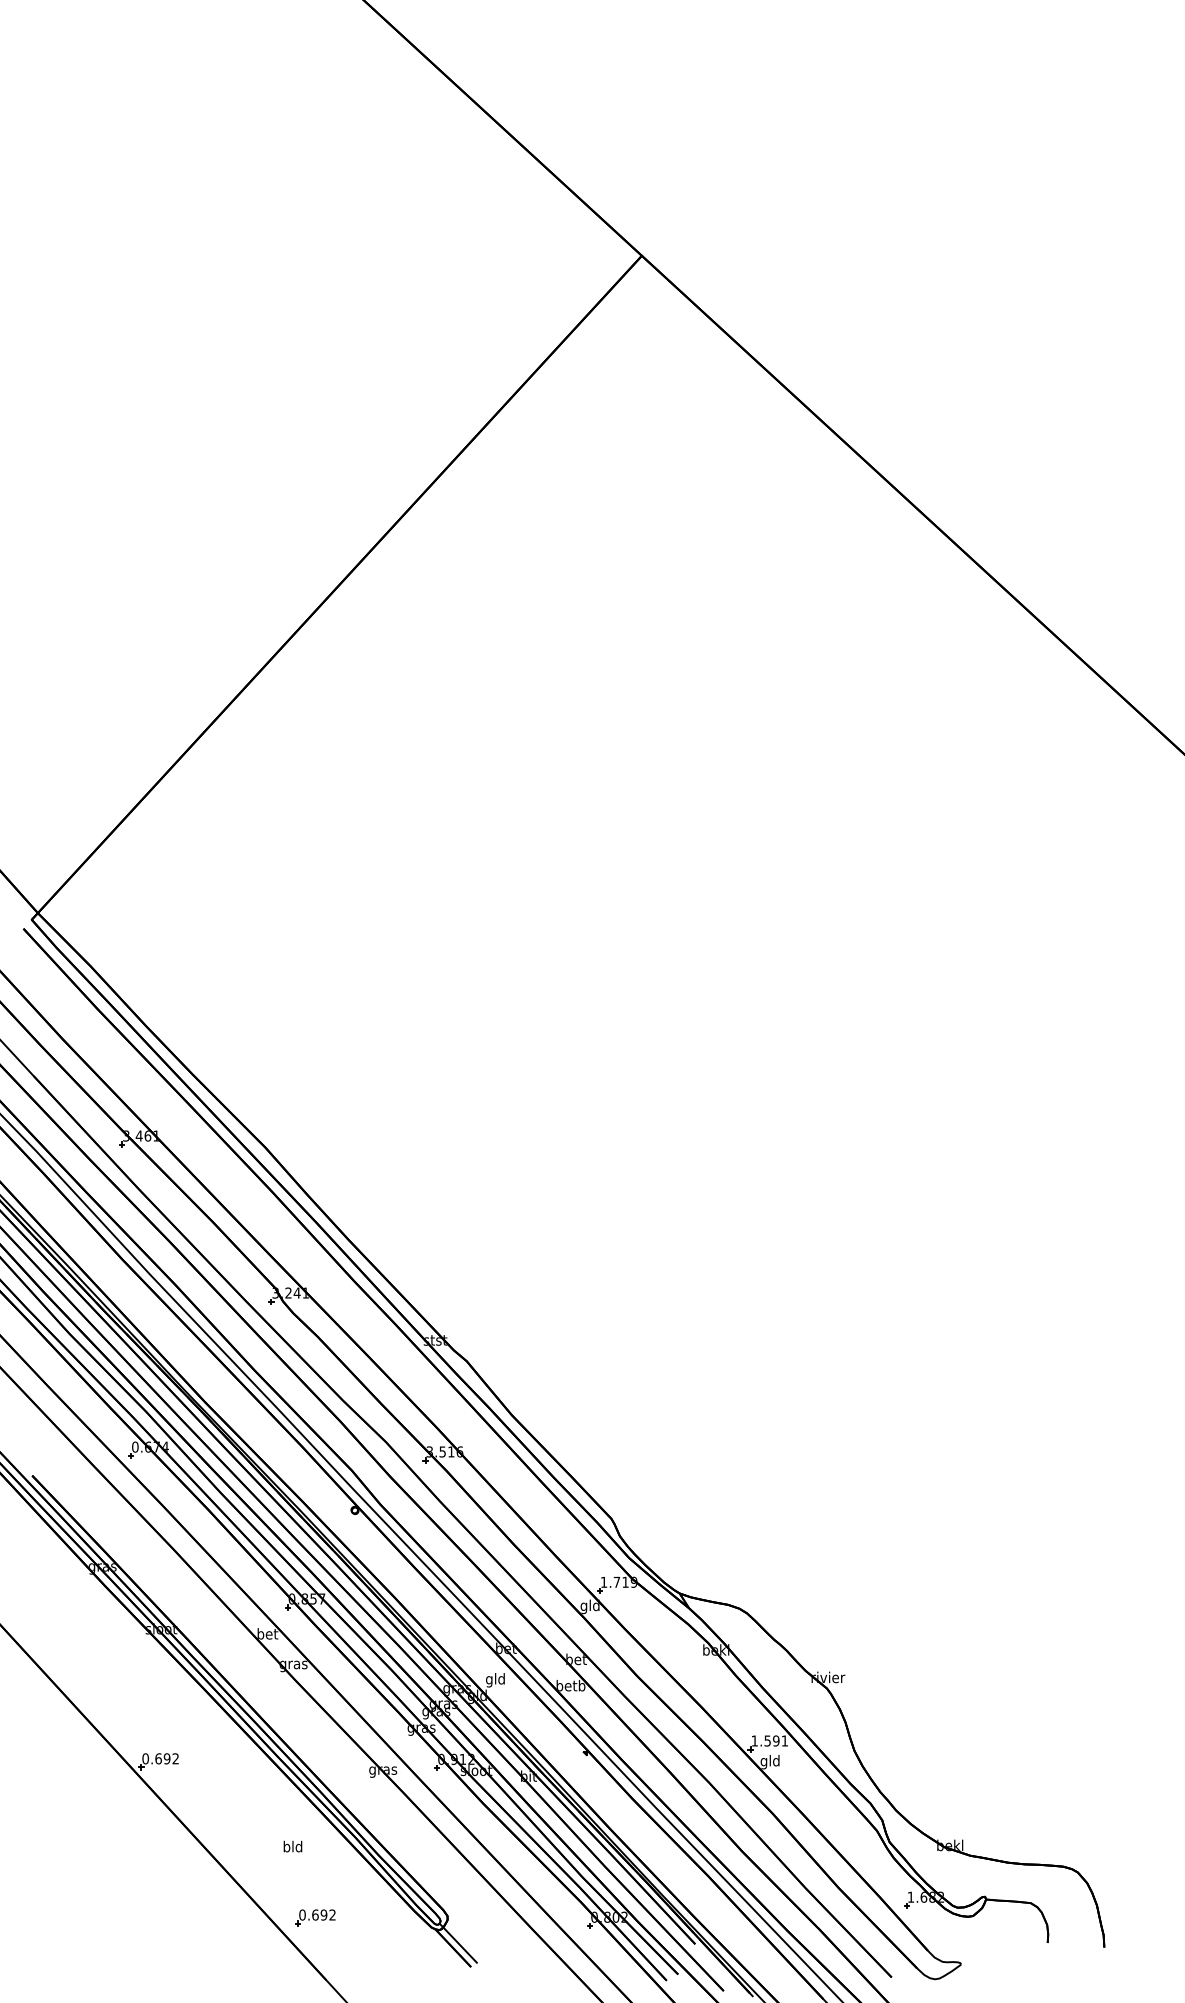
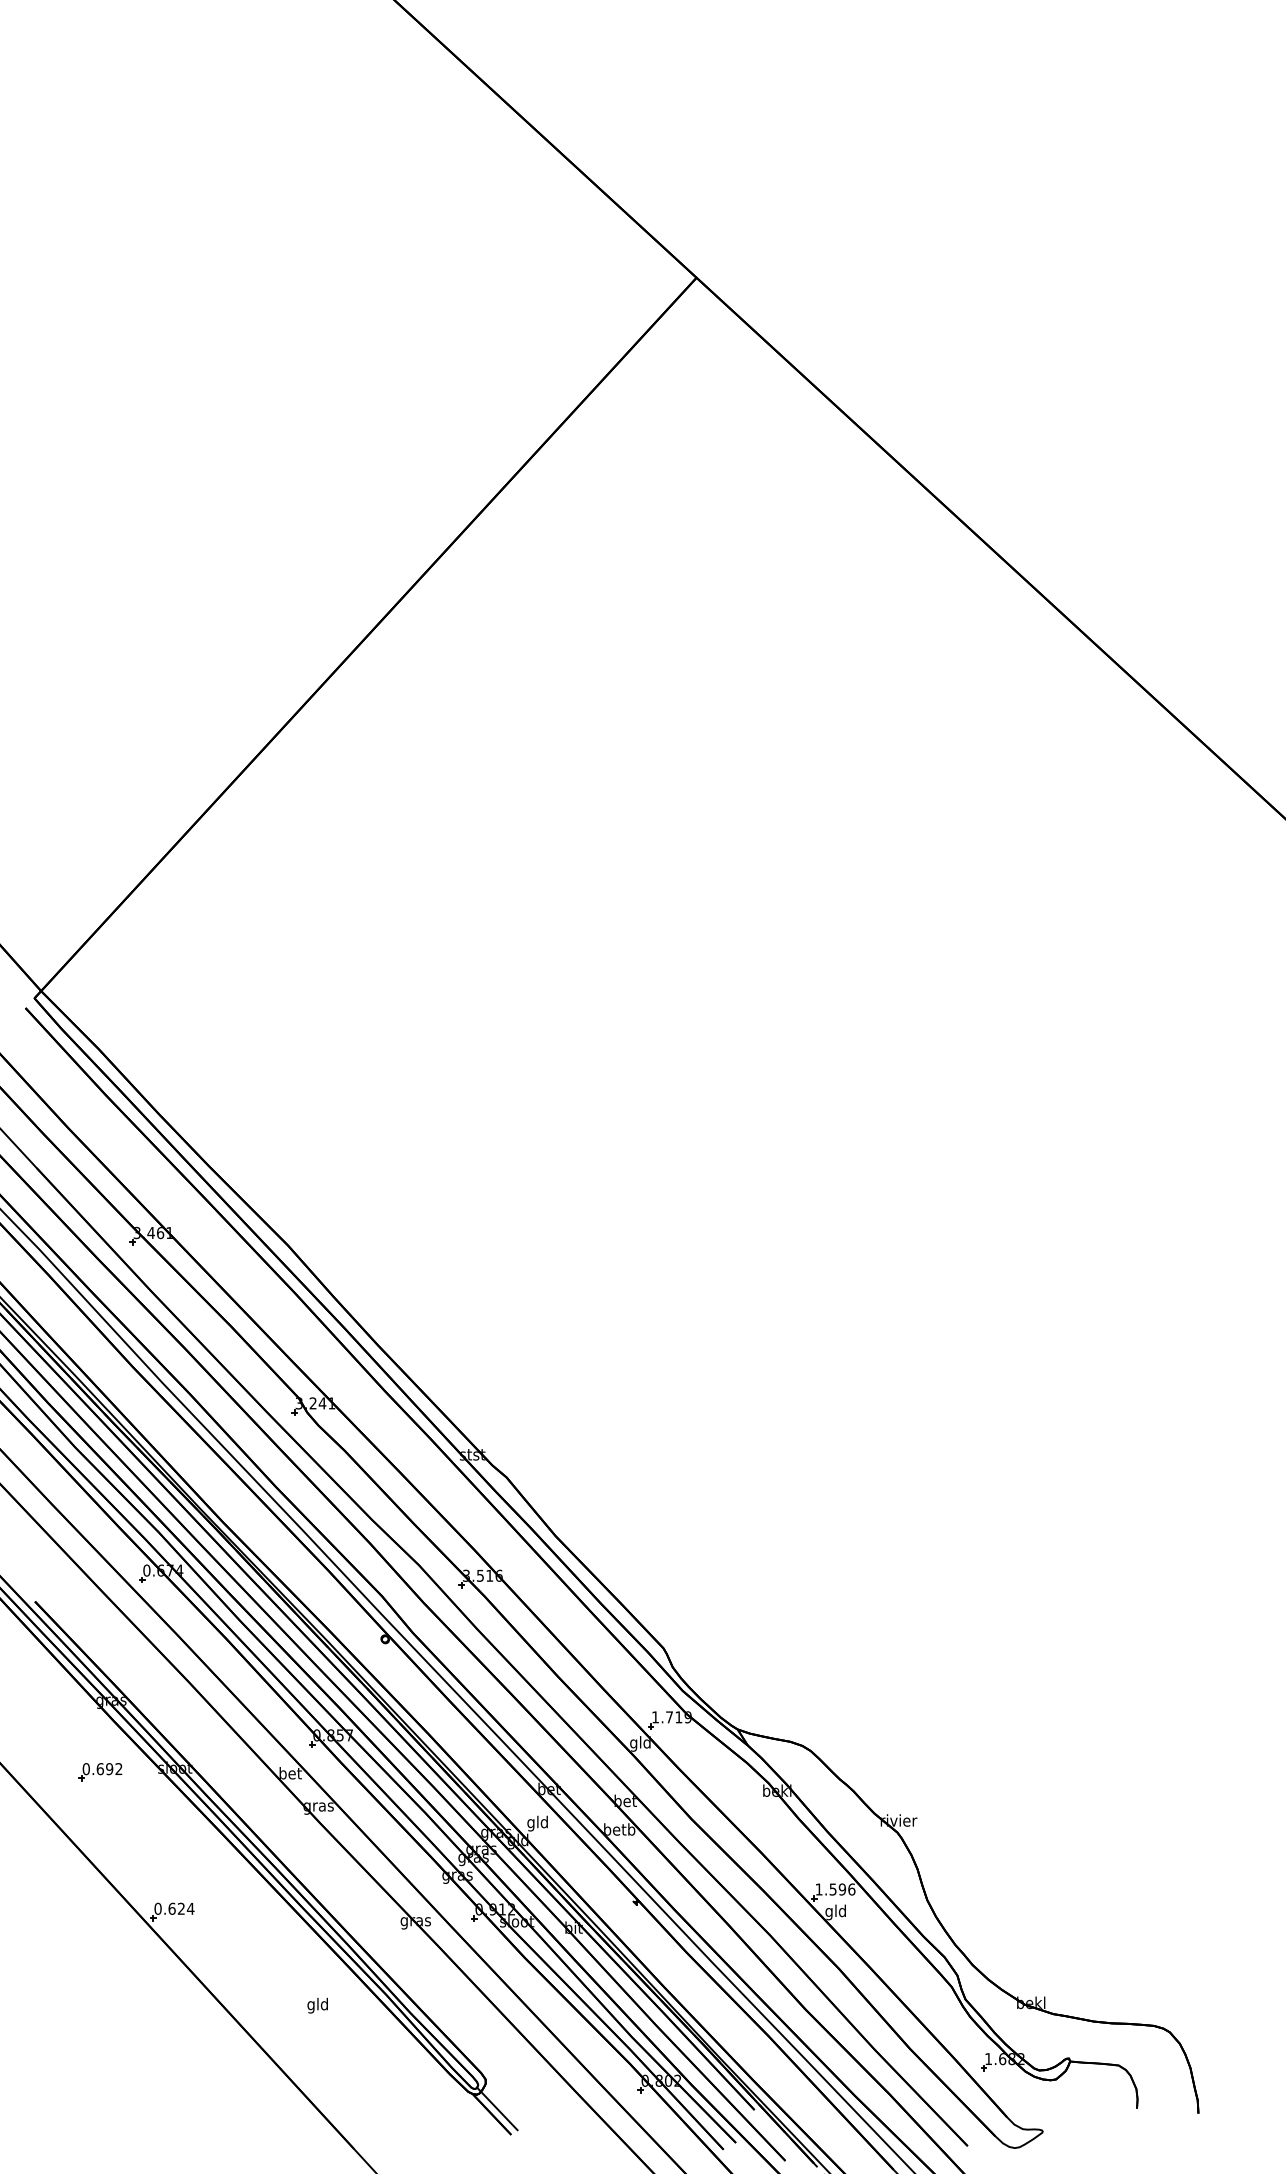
text: (784, 1740) -> (851, 1888), 1.591 -> 1.596
text: (171, 1758) -> (186, 1908), 0.692 -> 0.624
text: (286, 1847) -> (310, 2005), bld -> gld
part: (315, 1917) -> (100, 1771), moved

